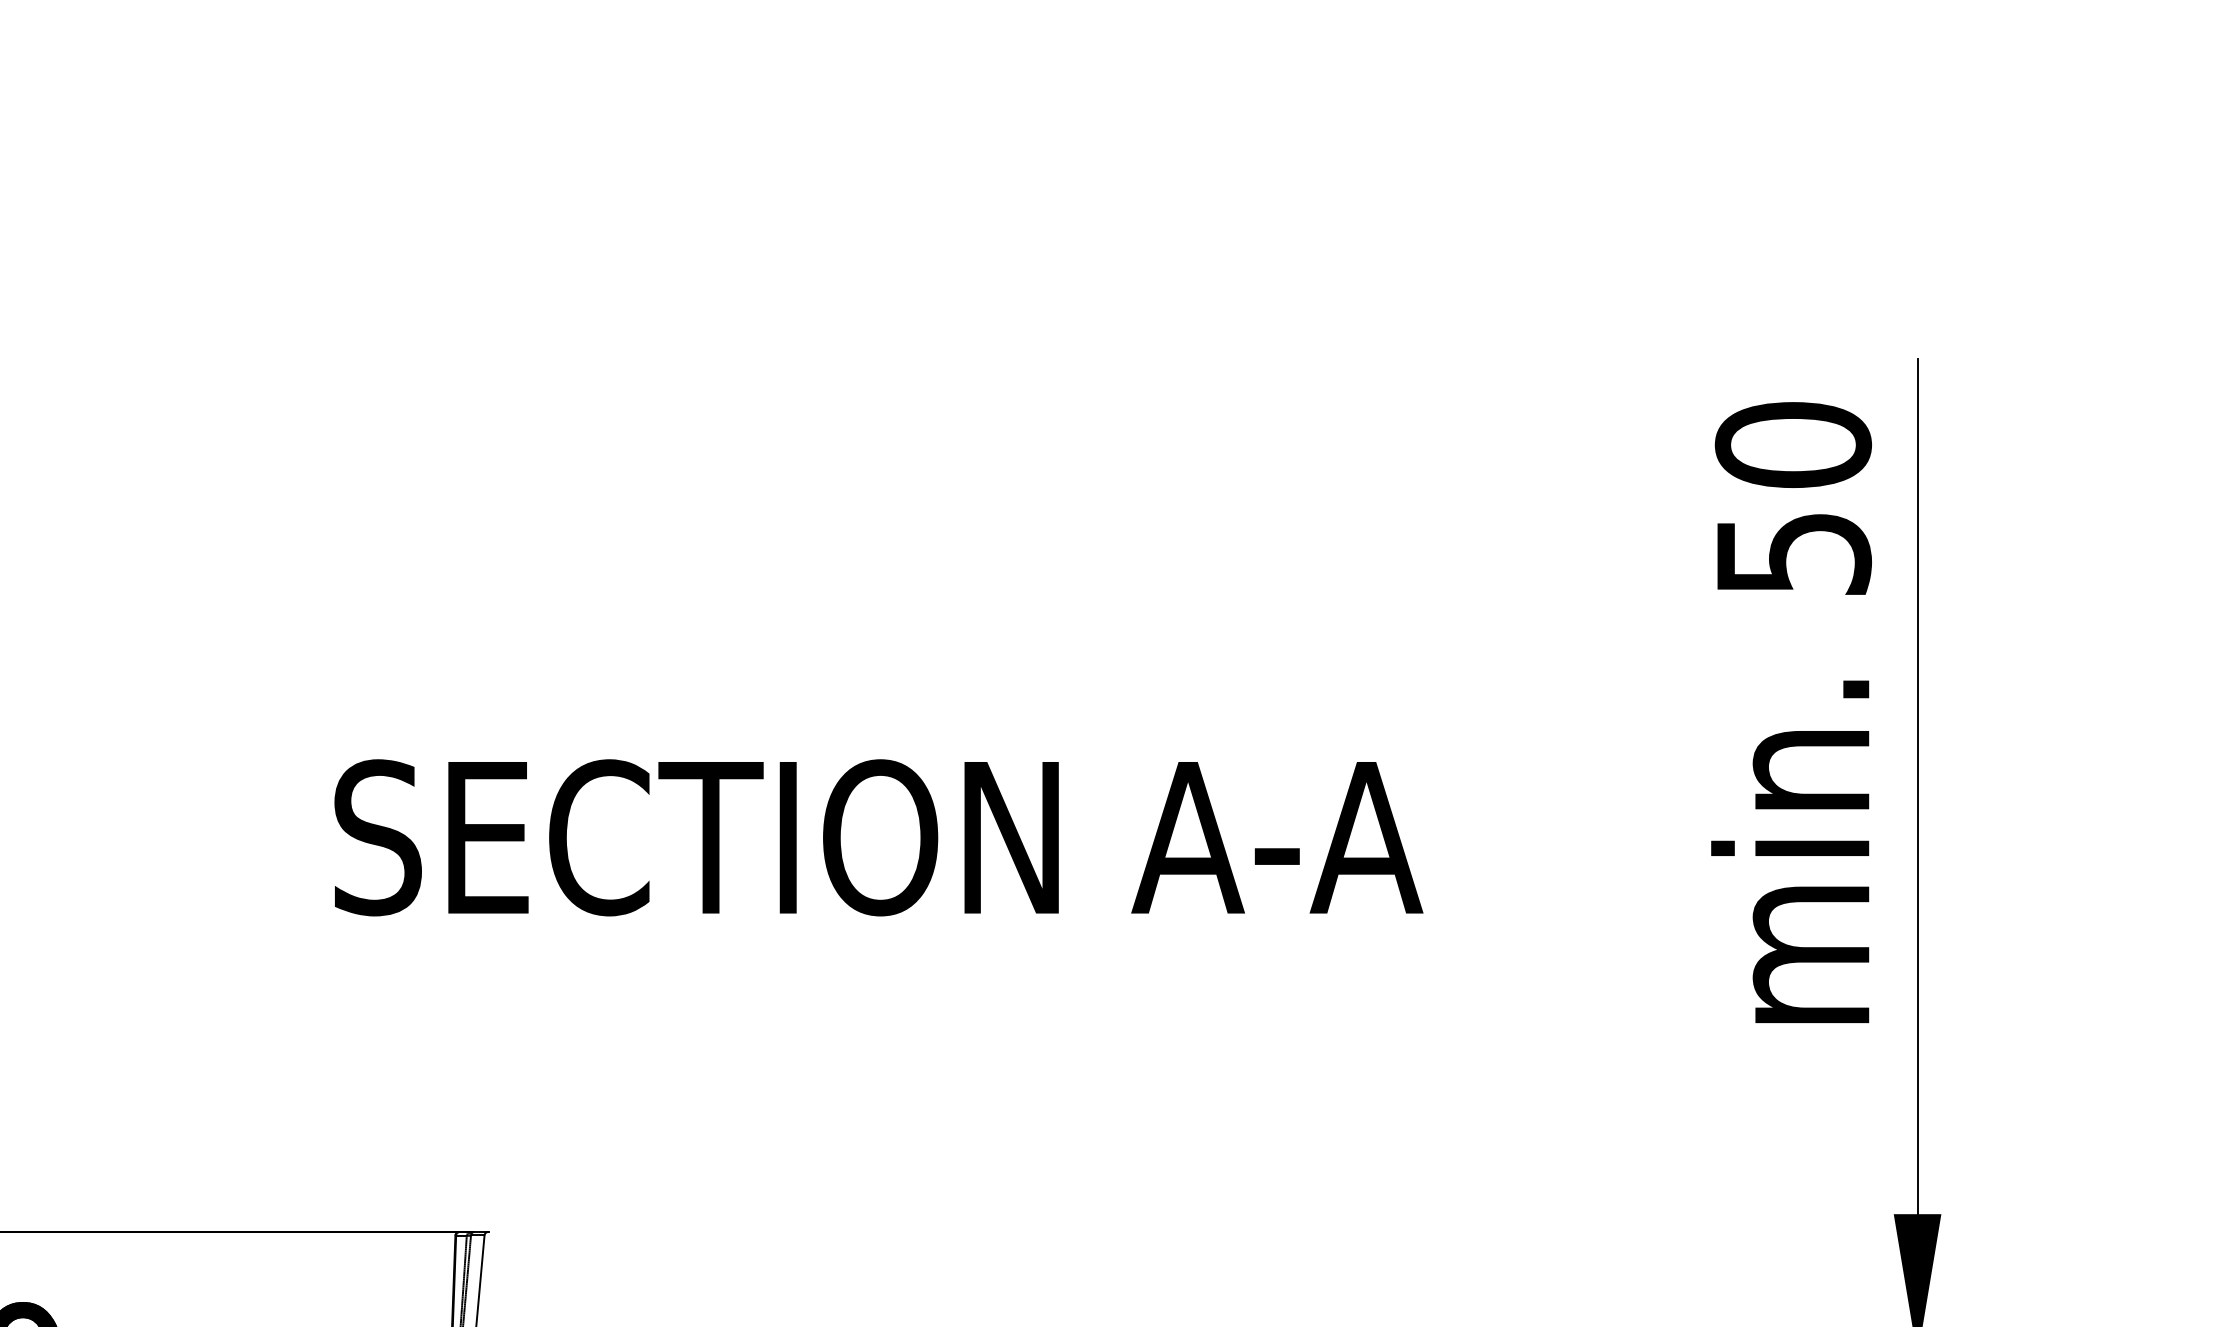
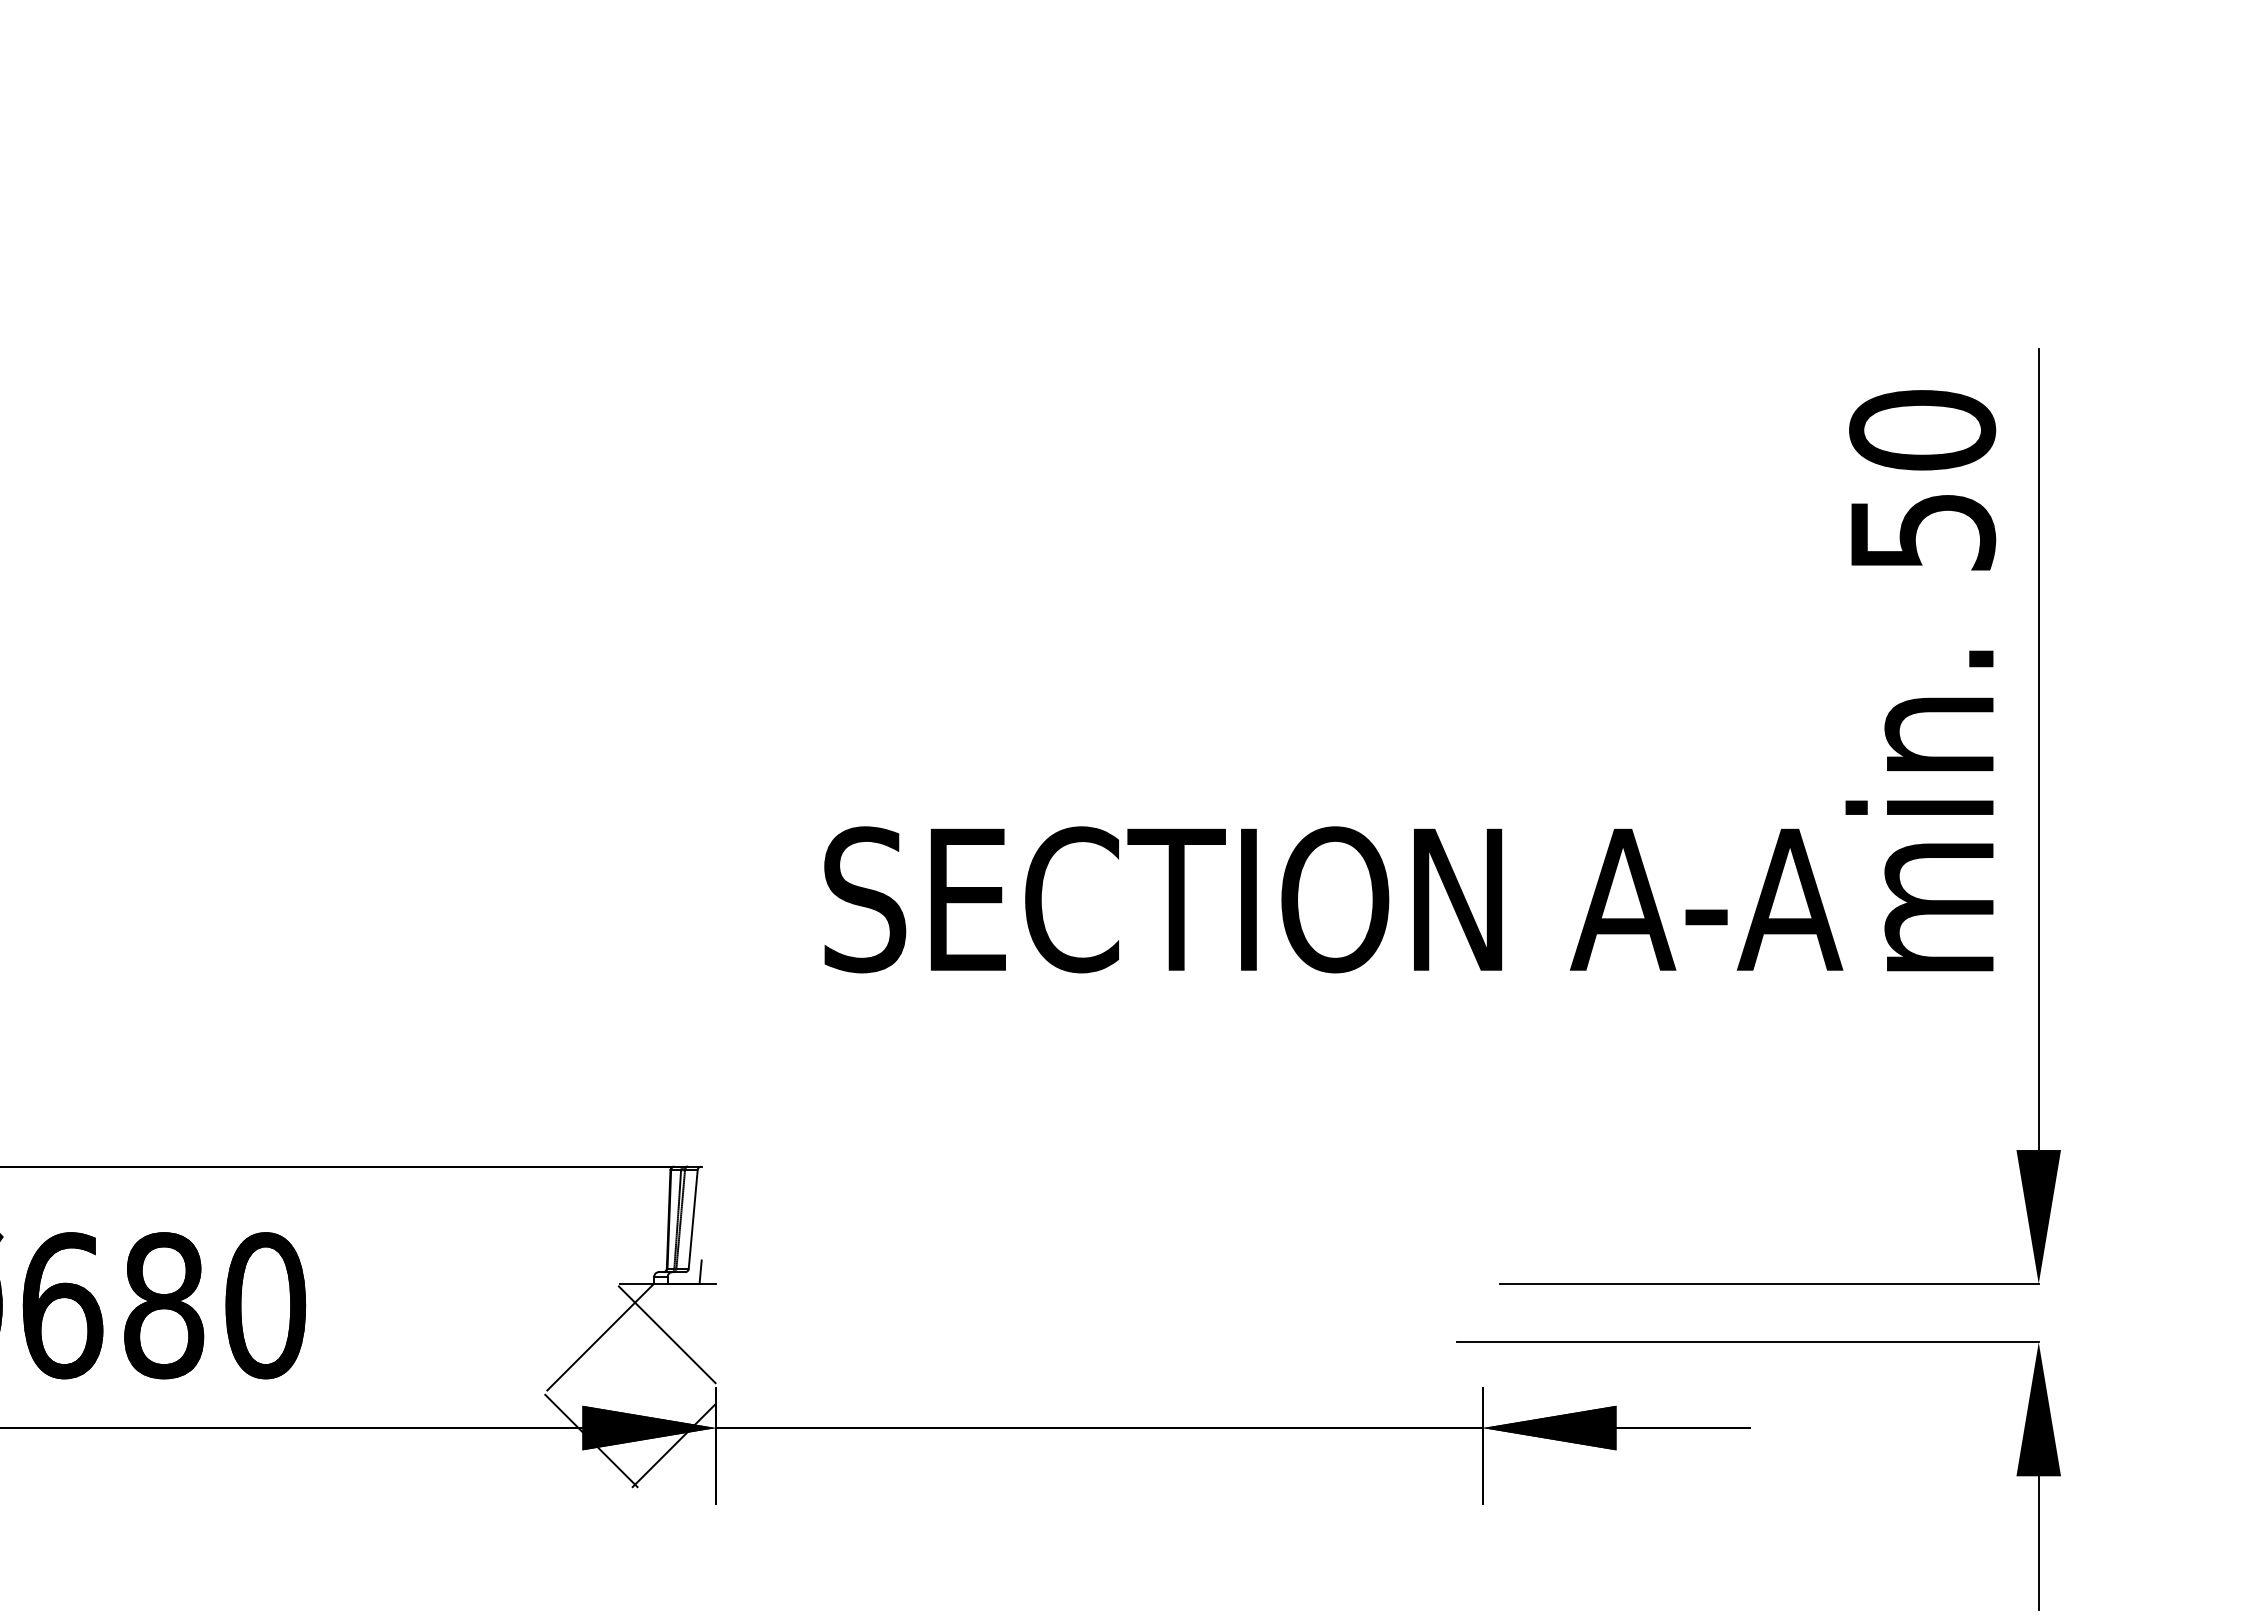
text: (878, 837) -> (1333, 899), moved

